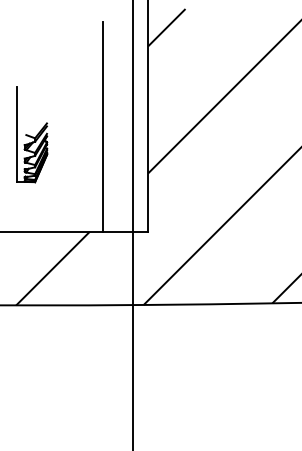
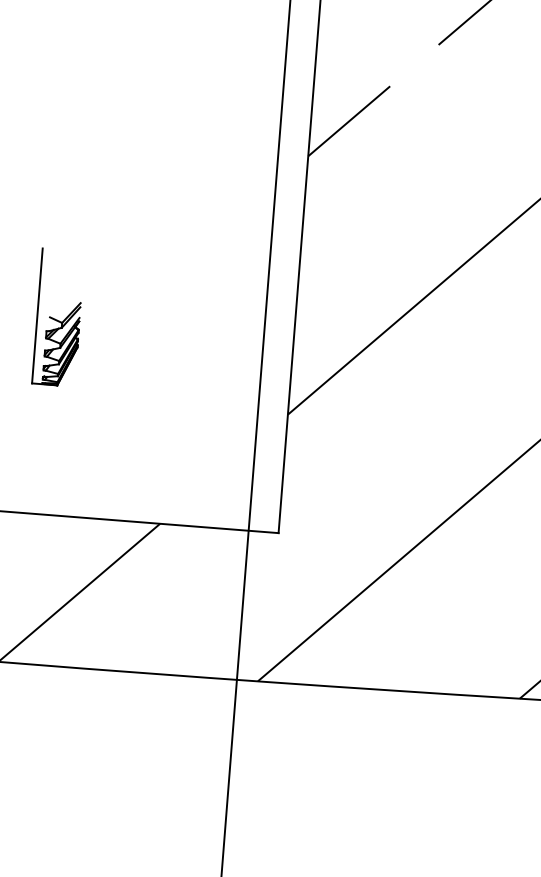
line: (102, 126) -> (202, 311), removed
part: (32, 134) -> (58, 316), size x0.7

